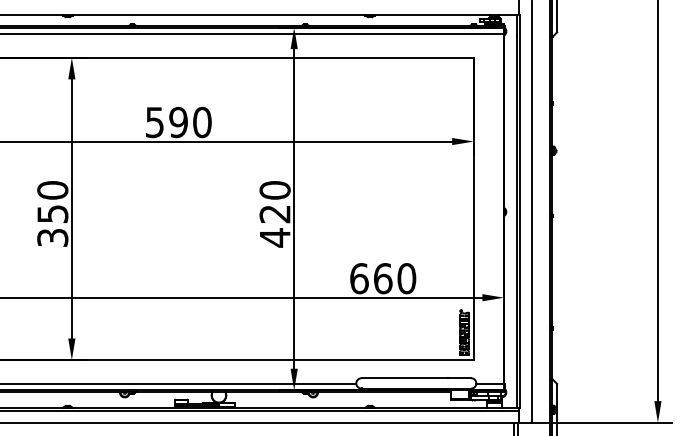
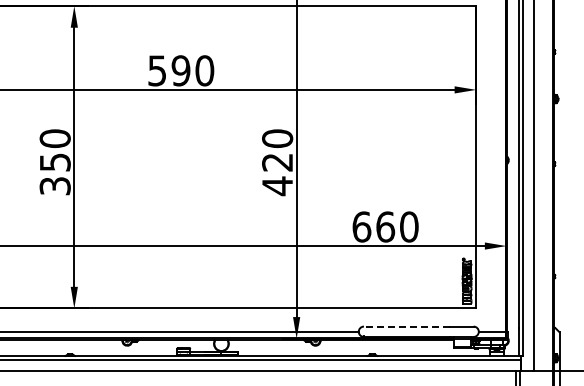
line: (404, 378) -> (406, 326), solid -> dashed

